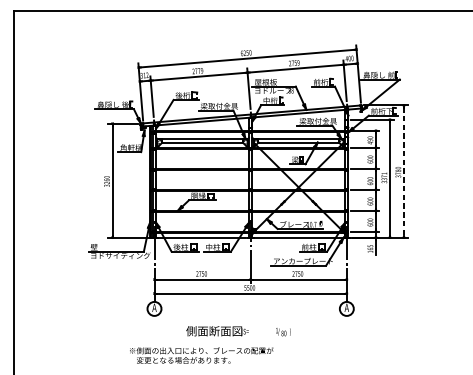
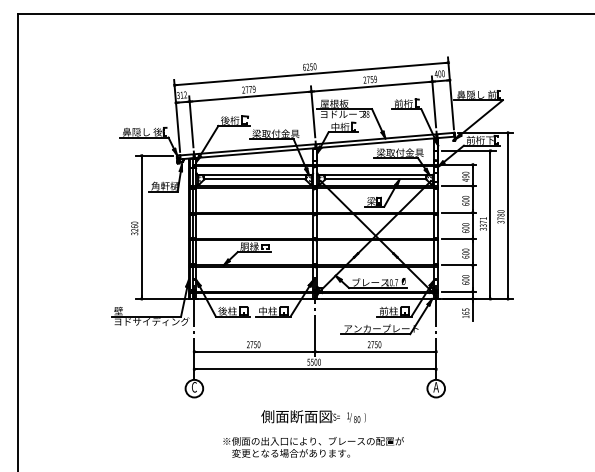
line: (404, 171) -> (508, 216), dashed -> solid
text: (154, 308) -> (194, 387), A -> C
text: (217, 331) -> (300, 416), moved
text: (201, 355) -> (313, 447), moved

